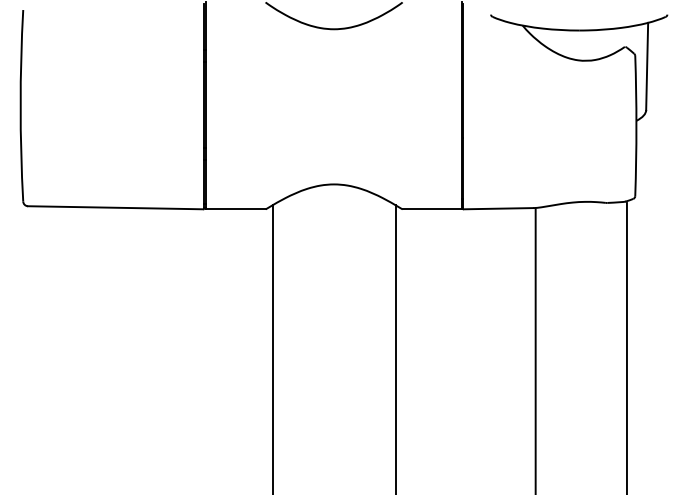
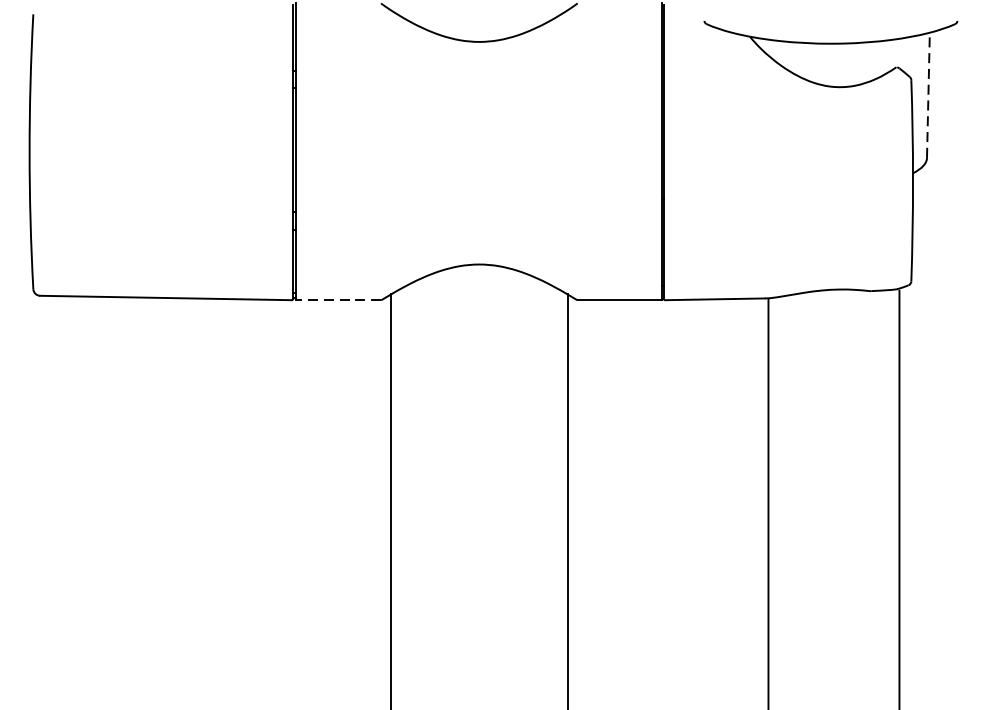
line: (647, 66) -> (928, 95), solid -> dashed
line: (235, 209) -> (337, 300), solid -> dashed

